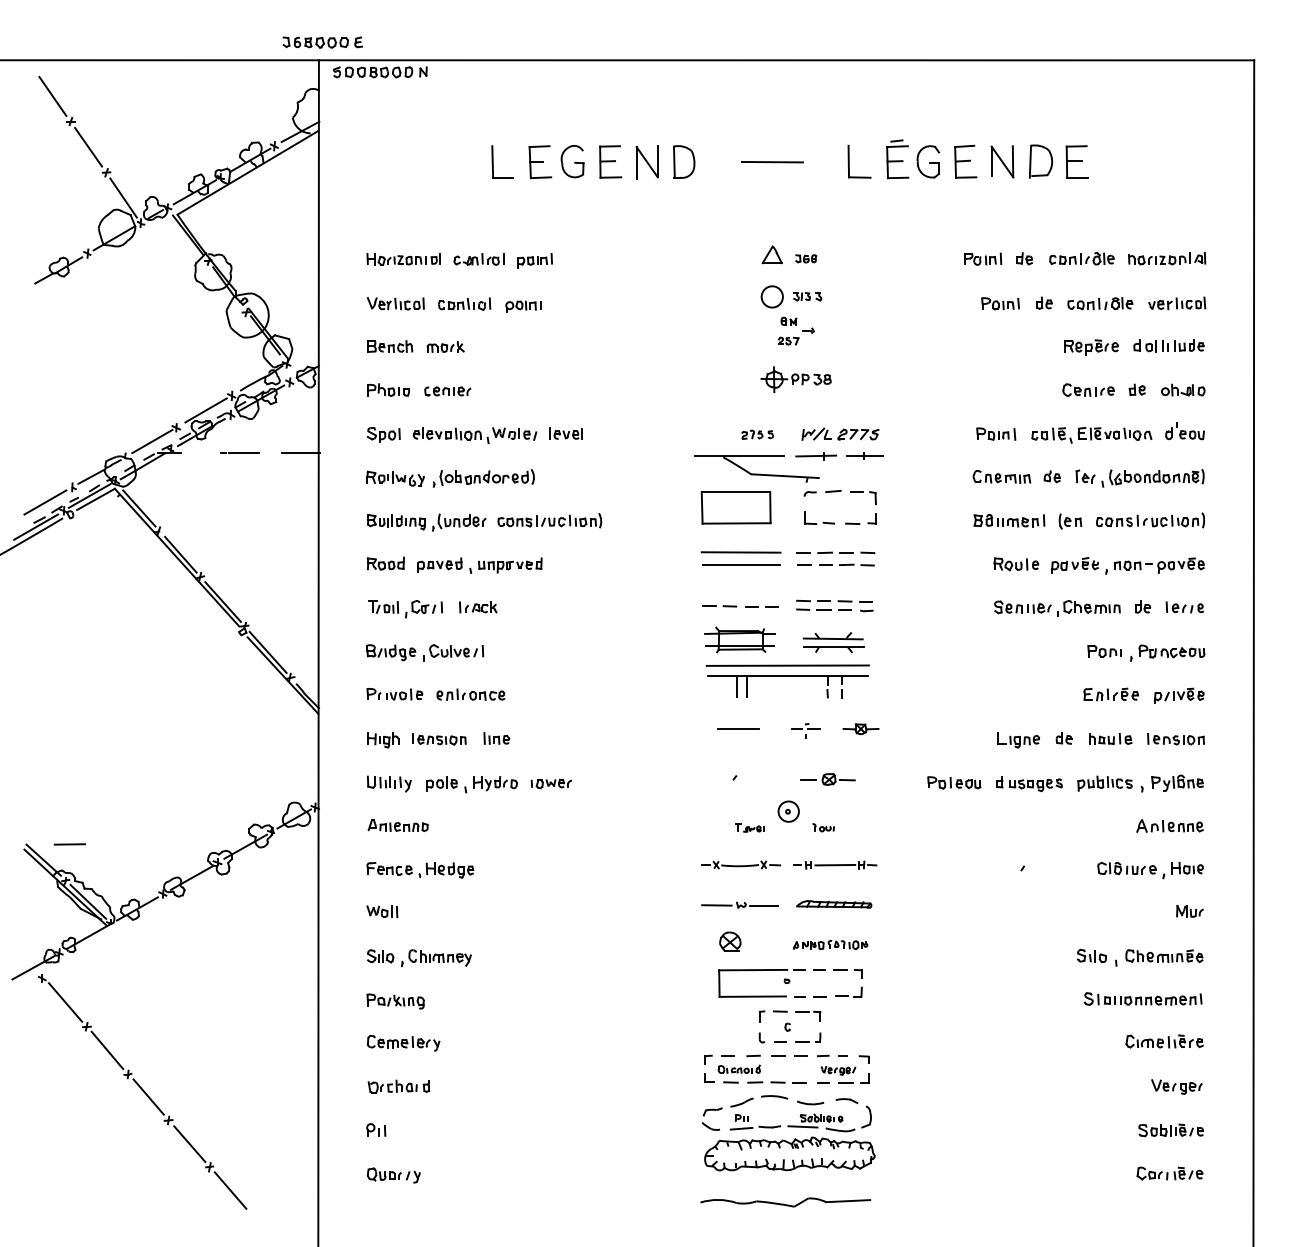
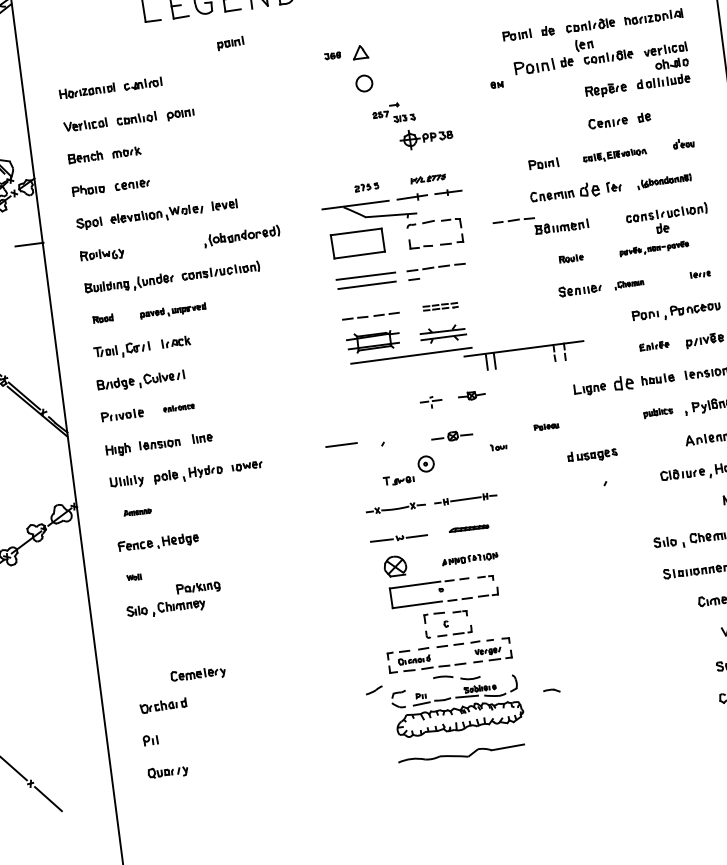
part: (806, 258) -> (332, 55), moved
part: (534, 260) -> (230, 43), moved
part: (807, 296) -> (404, 118), moved
part: (1000, 303) -> (534, 66), size x1.4
part: (788, 320) -> (496, 84), moved
part: (795, 379) -> (425, 137), moved
part: (1183, 389) -> (672, 62), moved
part: (1184, 431) -> (683, 143), size x0.7
part: (840, 433) -> (428, 178), size x0.6
part: (1091, 435) -> (614, 155), size x0.7
part: (1051, 476) -> (588, 189), size x1.6
part: (483, 478) -> (241, 236), moved
part: (1152, 478) -> (664, 181), size x0.7
part: (1070, 521) -> (584, 44), moved
part: (385, 563) -> (102, 318), size x0.7
part: (846, 564) -> (513, 220), moved
part: (1016, 564) -> (571, 258), size x0.7
part: (479, 565) -> (172, 311), size x0.7
part: (1127, 565) -> (653, 248), size x0.6
part: (834, 605) -> (440, 306), size x0.6
part: (1143, 606) -> (663, 227), moved
part: (1184, 607) -> (700, 274), size x0.7
part: (1088, 608) -> (629, 284), size x0.6
part: (787, 676) -> (523, 349), moved
part: (470, 694) -> (178, 407), size x0.6
part: (1111, 694) -> (654, 345), size x0.7
line: (738, 728) -> (341, 444), moved
part: (1063, 738) -> (623, 383), size x1.6
part: (954, 782) -> (546, 426), size x0.6
part: (1104, 783) -> (657, 412), size x0.7
part: (1029, 784) -> (592, 455), moved
part: (397, 825) -> (137, 512), size x0.6
part: (749, 827) -> (398, 479), size x1.4
part: (823, 827) -> (498, 446), moved
part: (834, 904) -> (469, 528), size x0.7
part: (382, 911) -> (134, 577), size x0.6
part: (730, 941) -> (395, 566), size x1.4
part: (847, 973) -> (485, 578), size x0.7
part: (395, 1001) -> (198, 587), moved
part: (808, 1015) -> (460, 613), size x0.7
part: (403, 1042) -> (198, 673), moved
part: (846, 1101) -> (551, 691), moved
part: (741, 1102) -> (373, 690), moved

